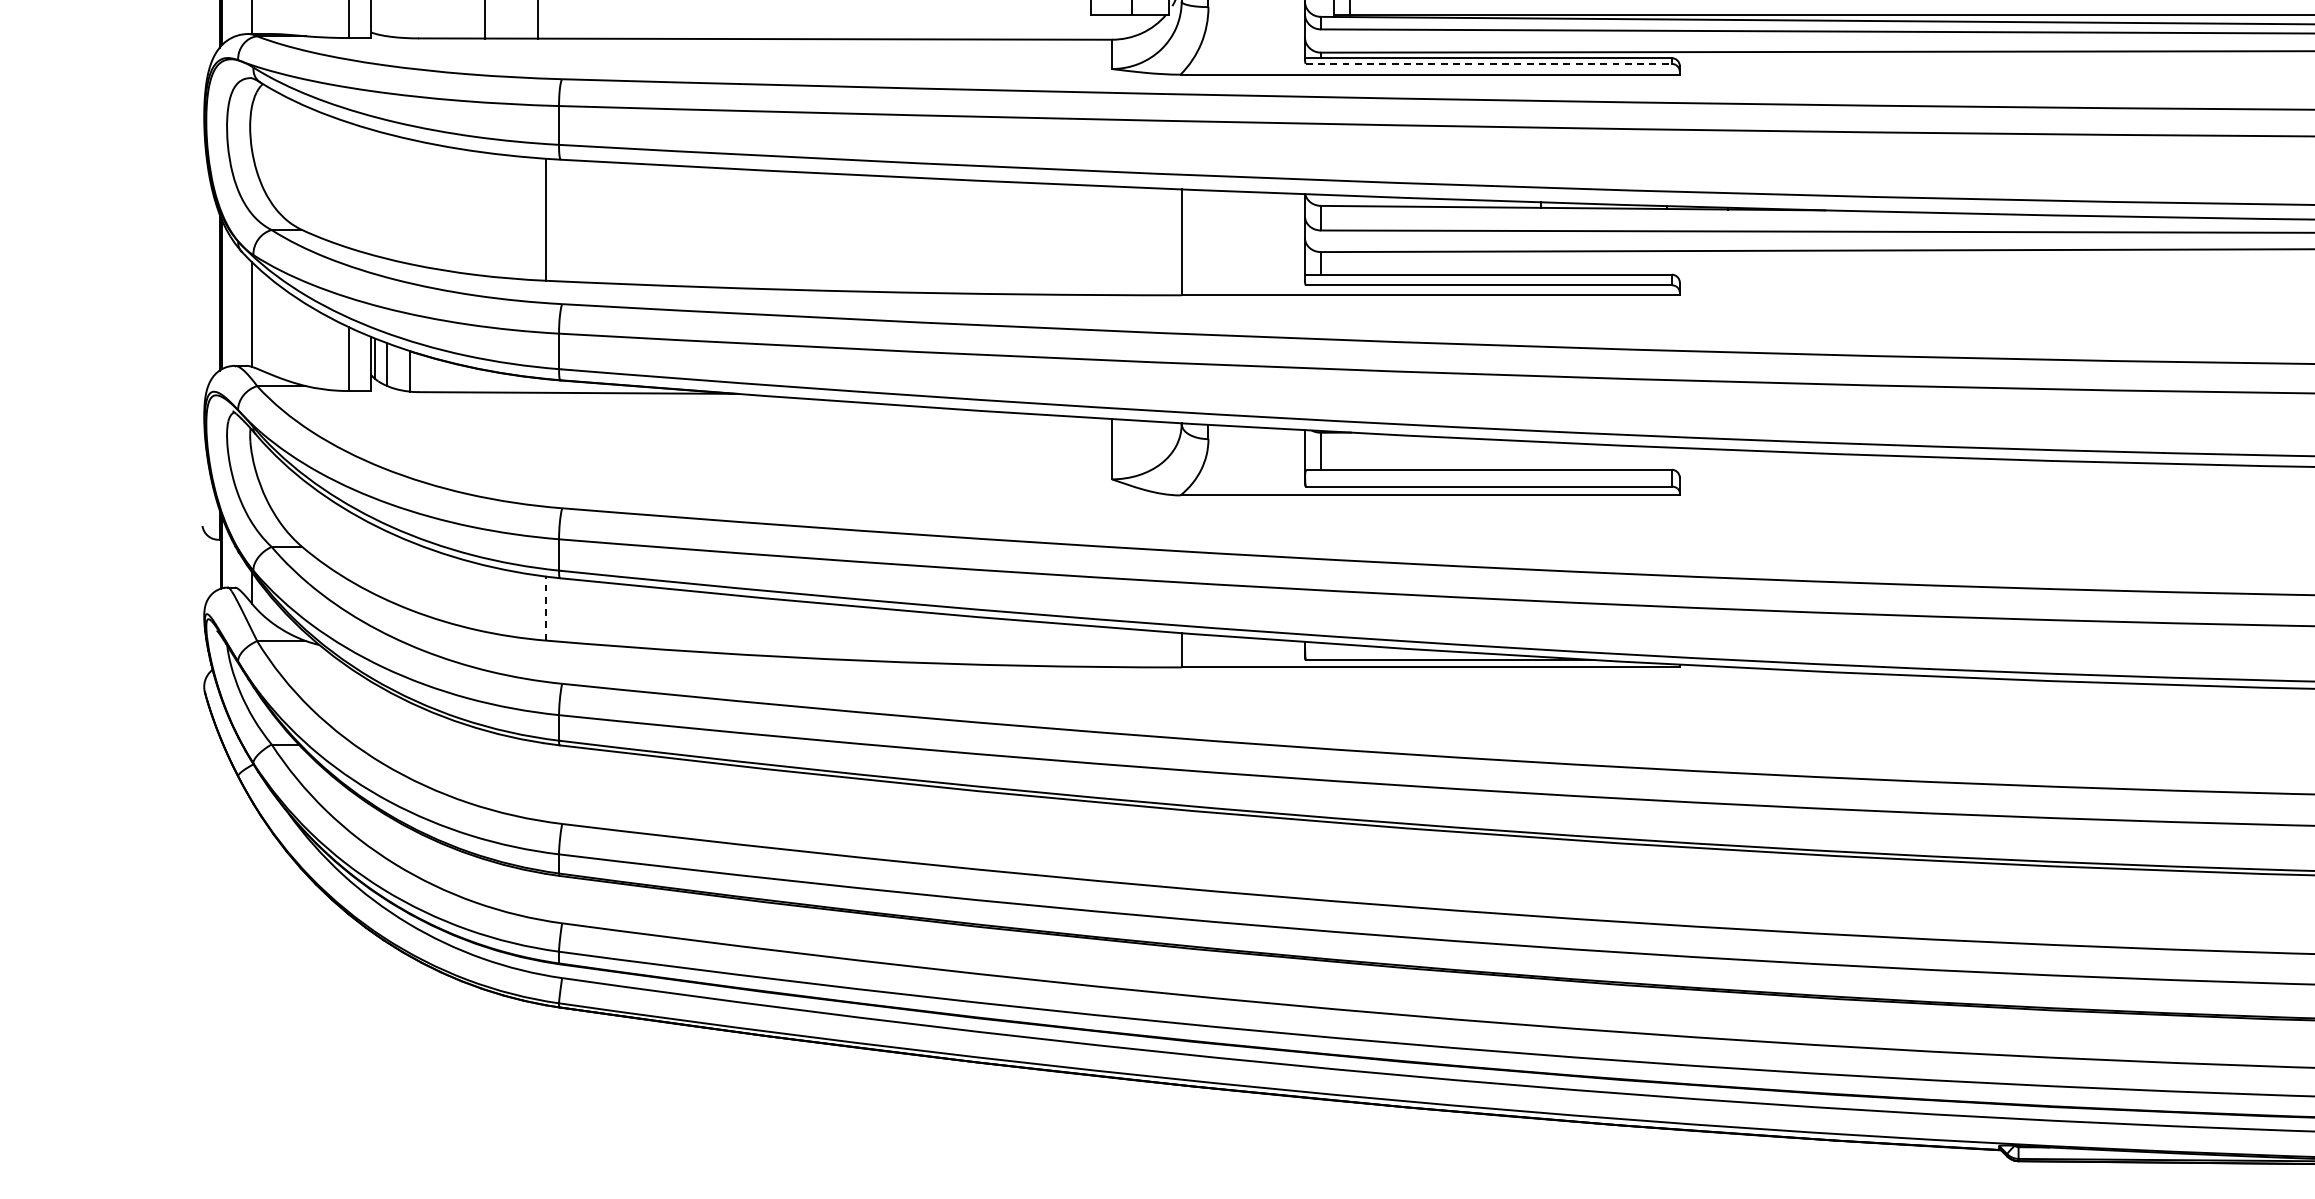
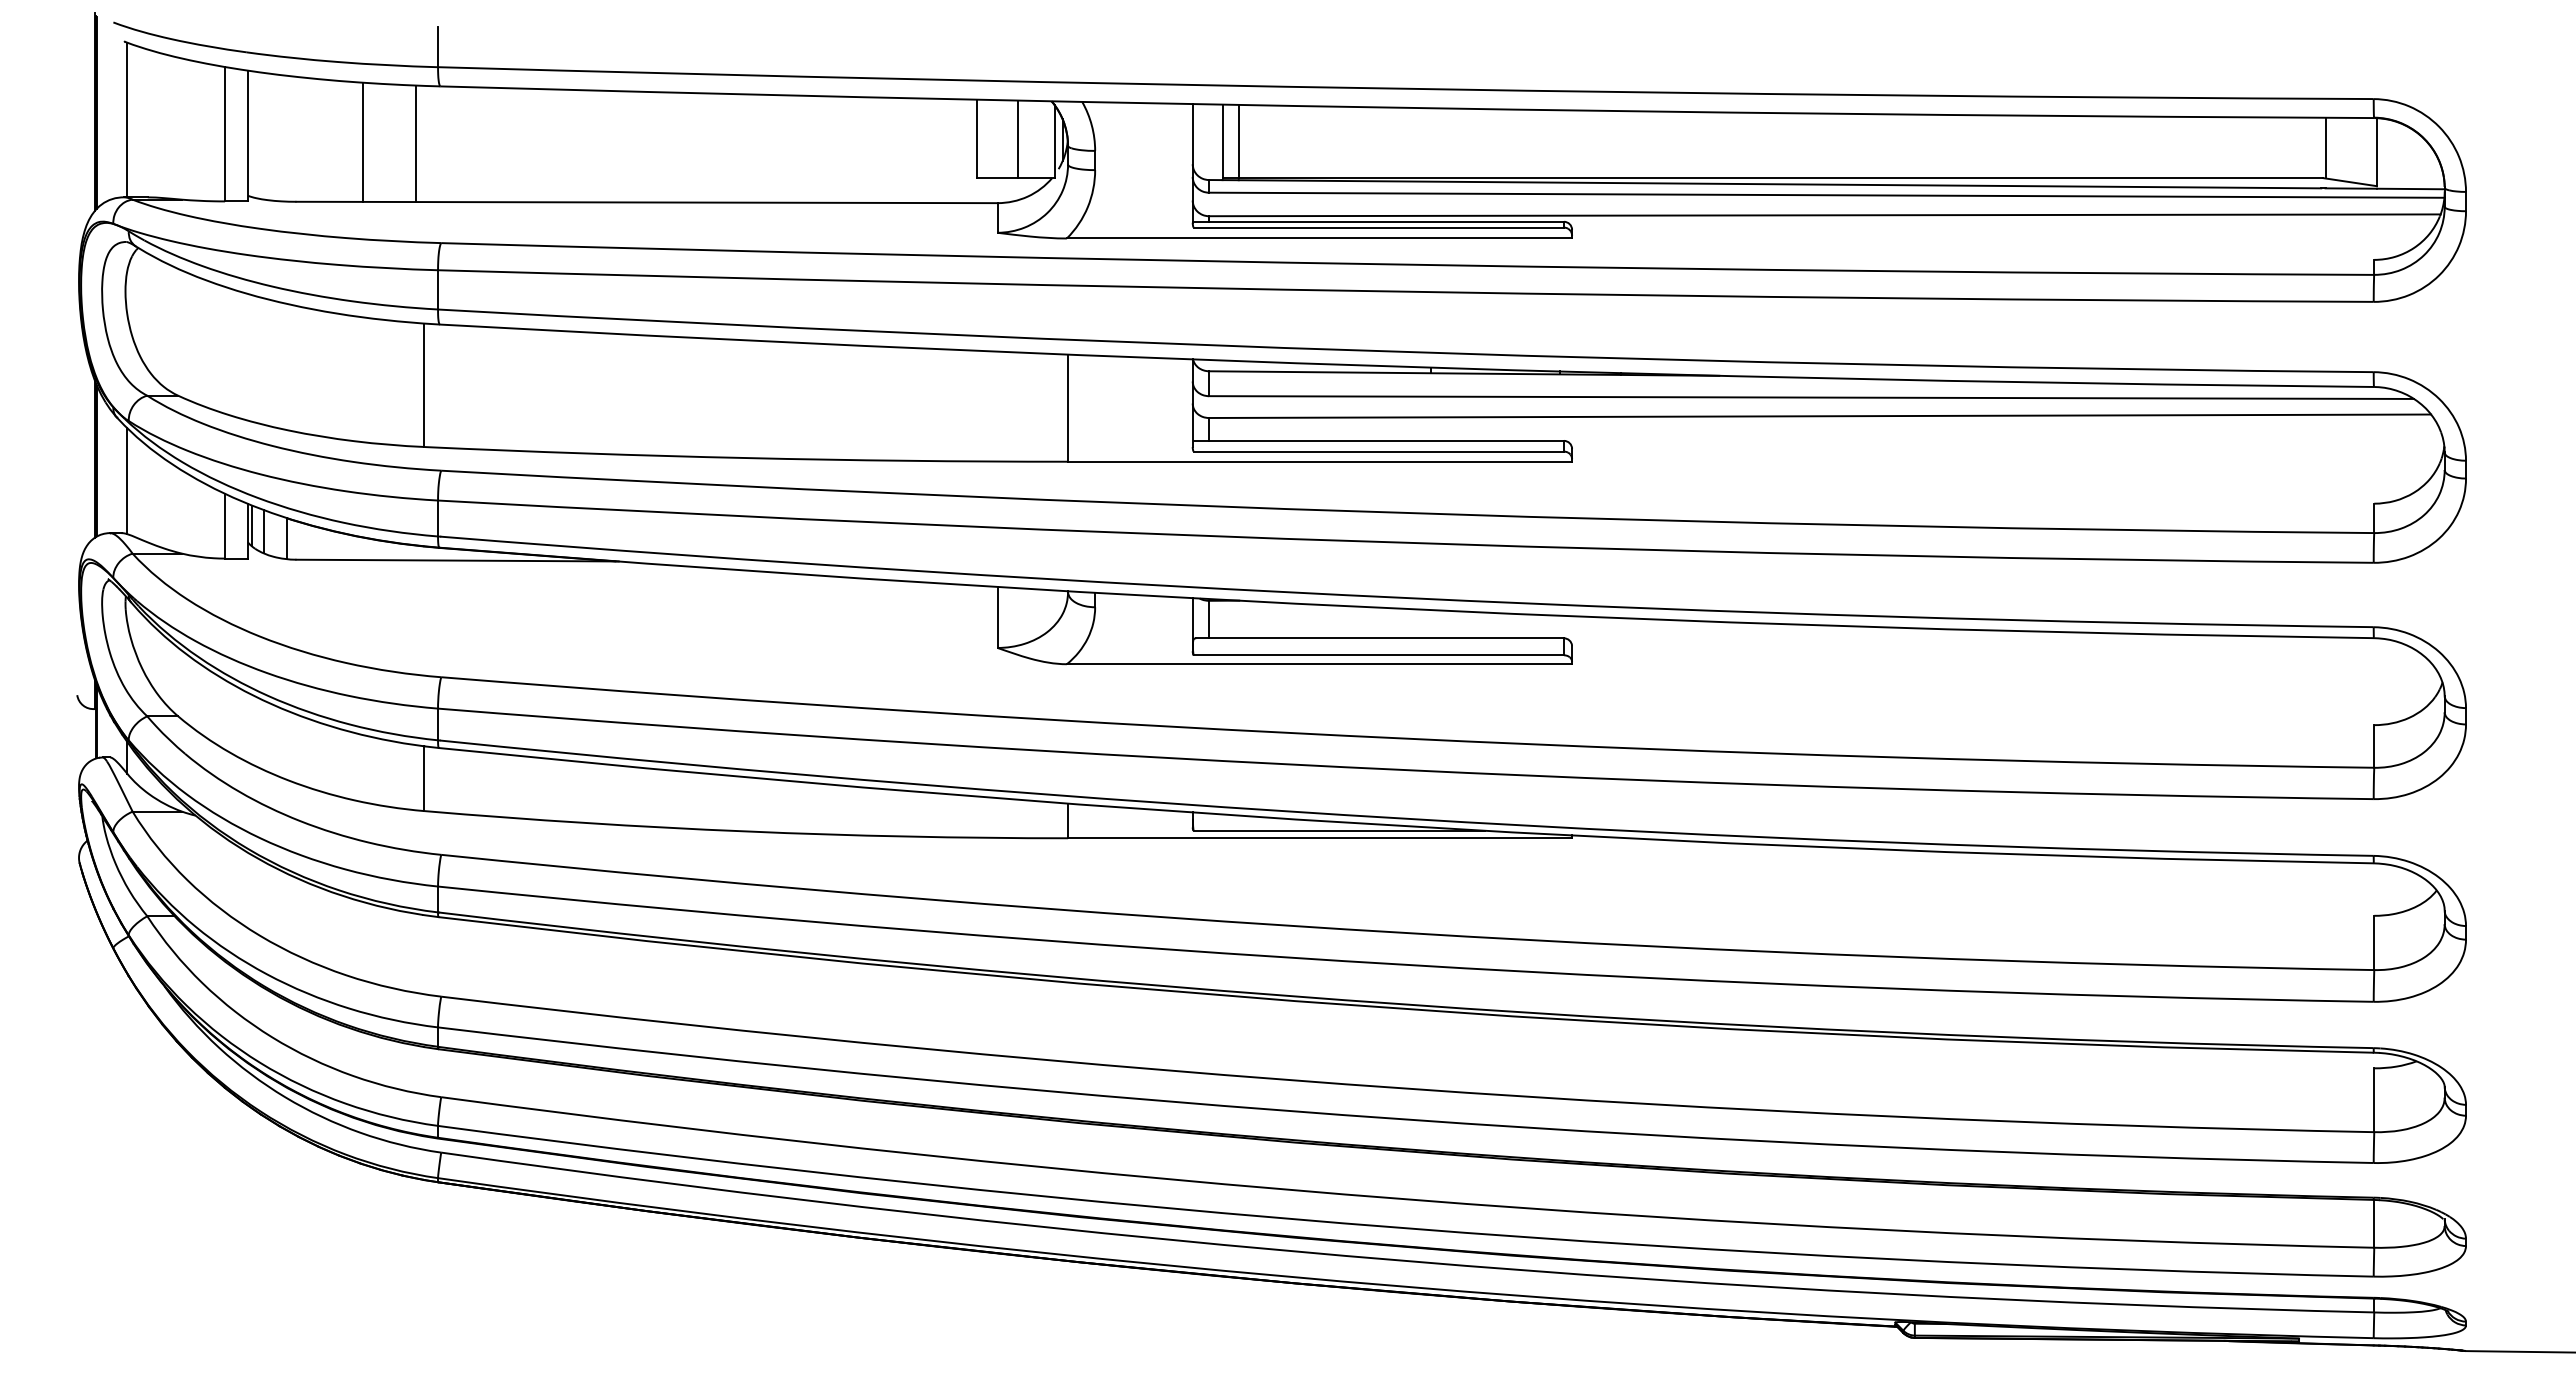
line: (1489, 63) -> (1379, 227), dashed -> solid
line: (545, 608) -> (424, 778), dashed -> solid

